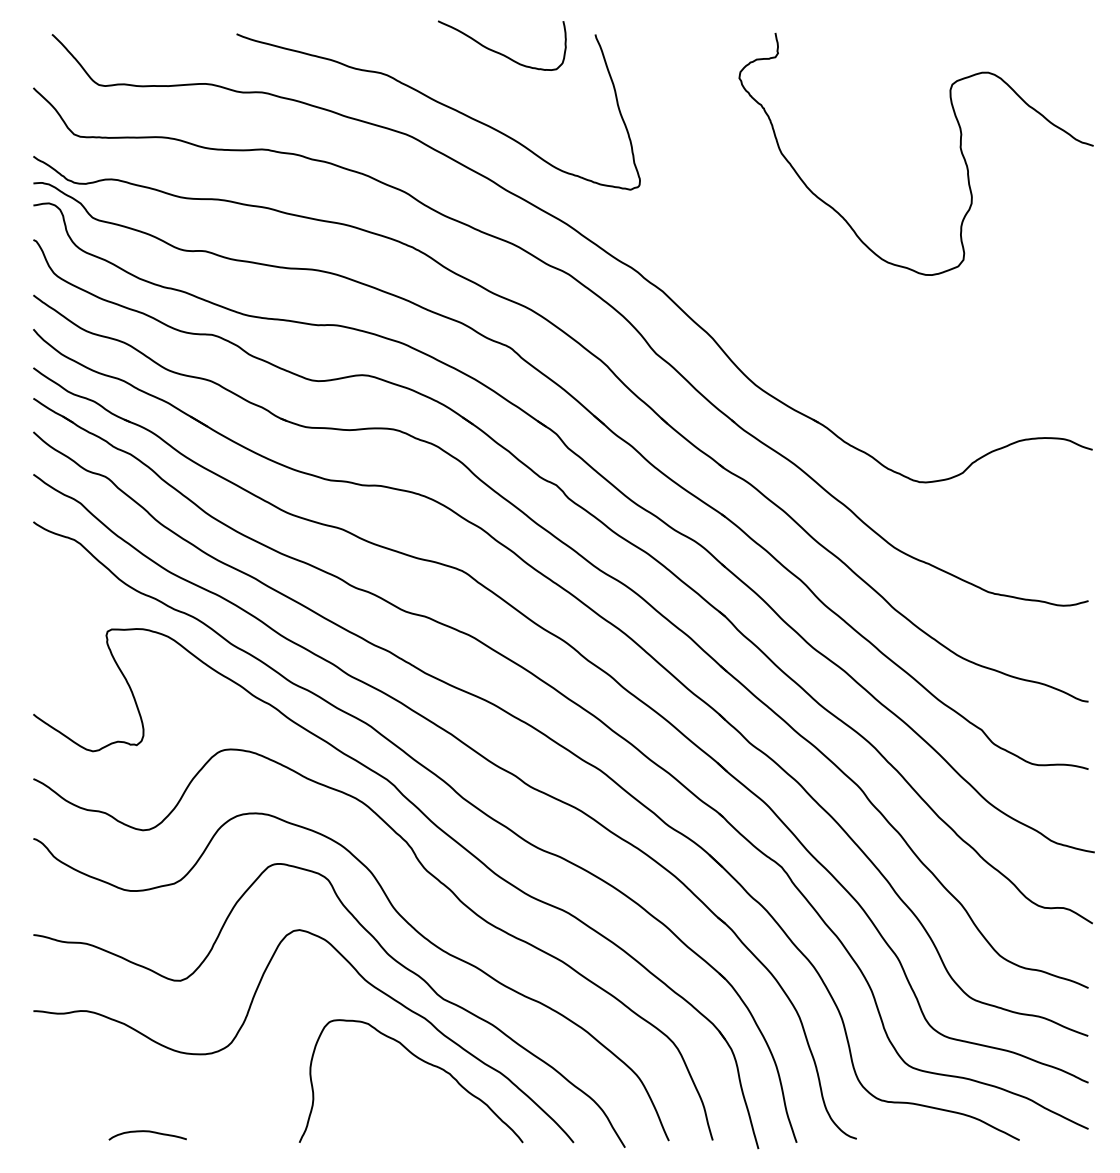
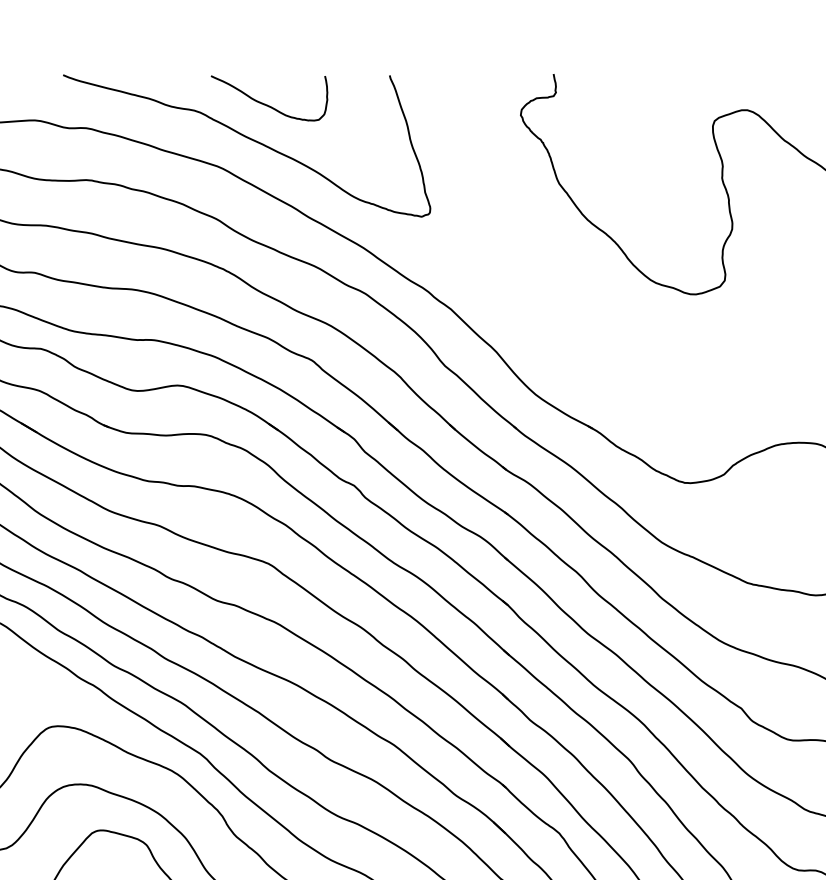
curve: (500, 52) -> (267, 104), moved

